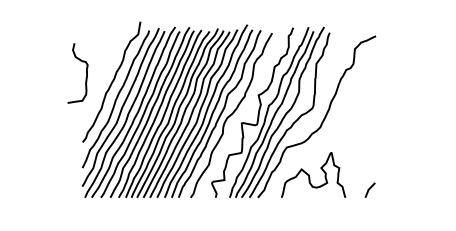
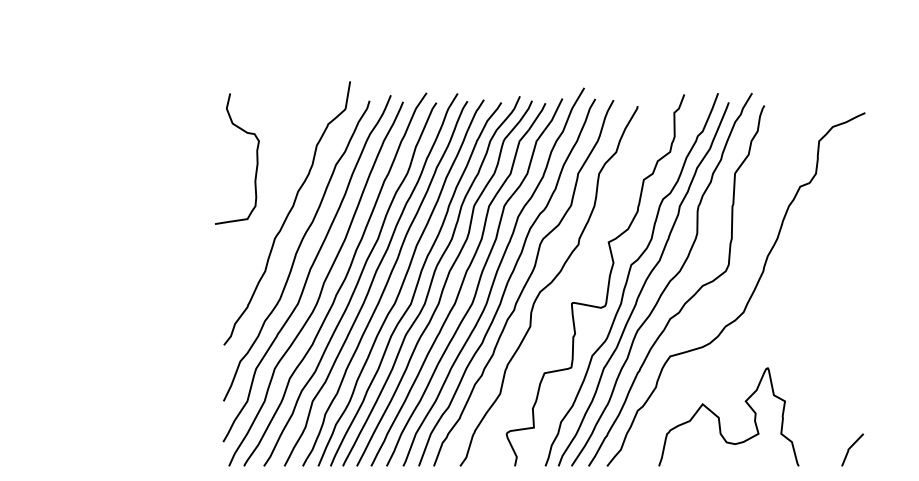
curve: (85, 77) -> (254, 168), moved

